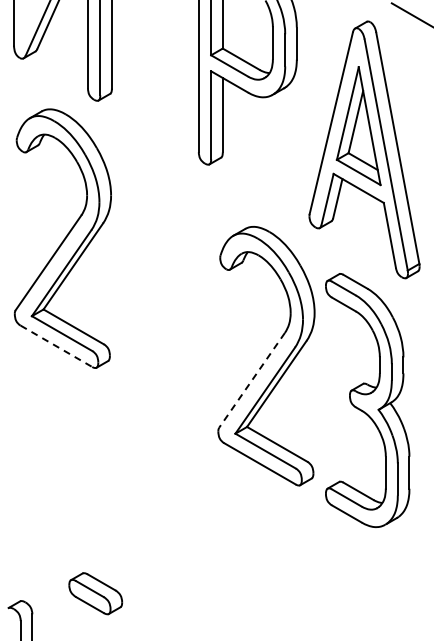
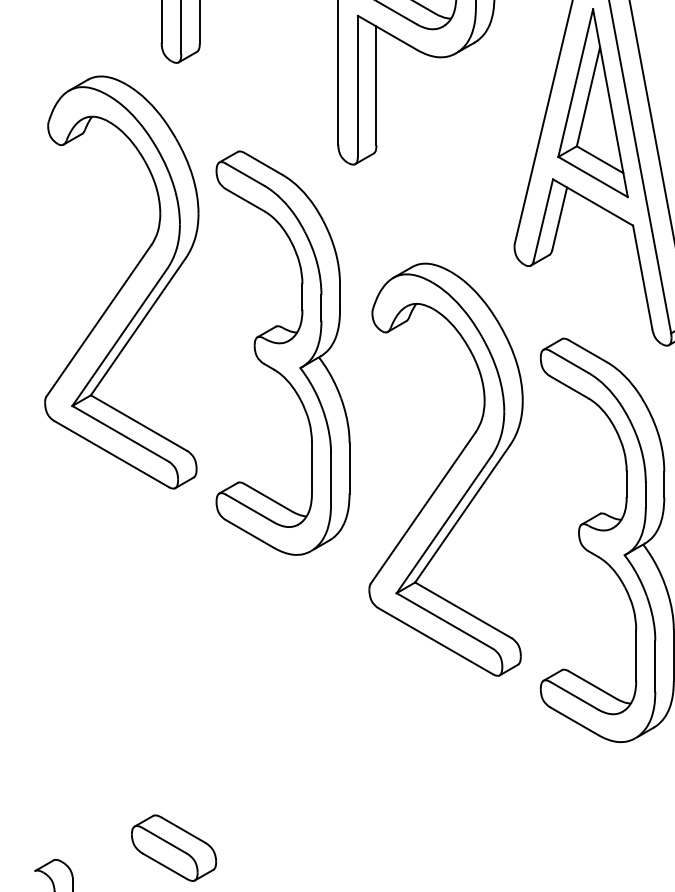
part: (163, 282) -> (281, 352), added
line: (56, 346) -> (111, 454), dashed -> solid
line: (252, 380) -> (423, 508), dashed -> solid

